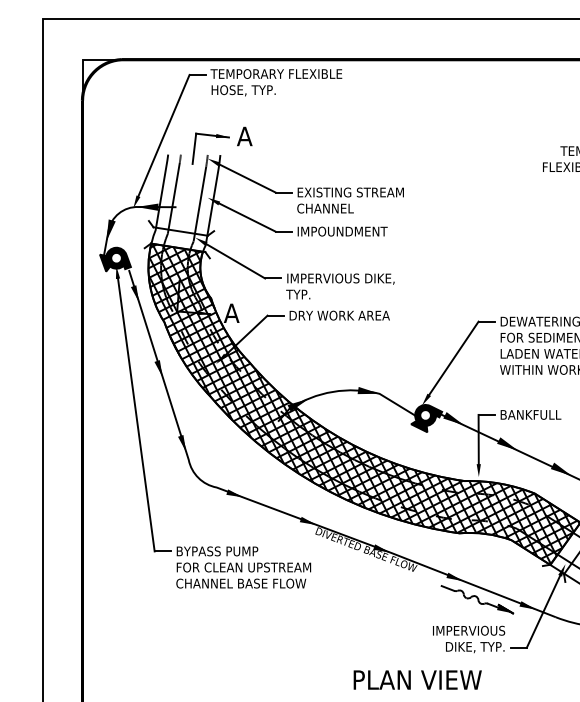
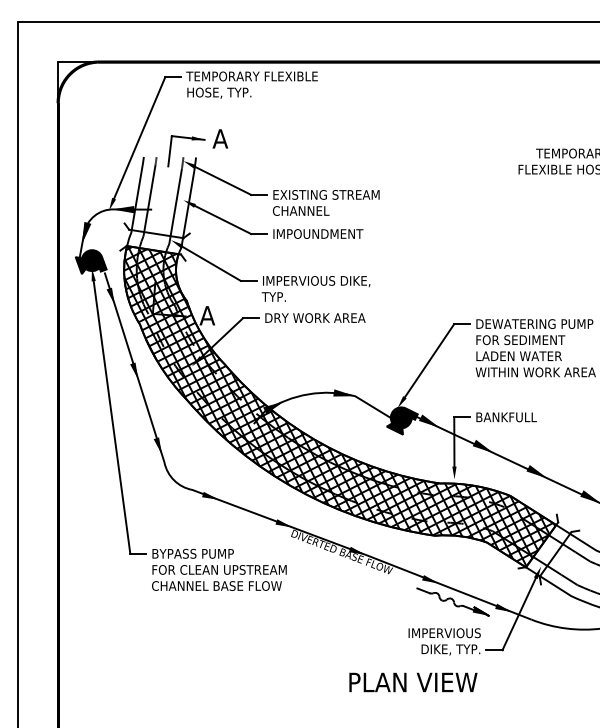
fill: (115, 258) -> (91, 260), added
fill: (424, 415) -> (400, 417), added
text: (417, 680) -> (413, 682), moved

